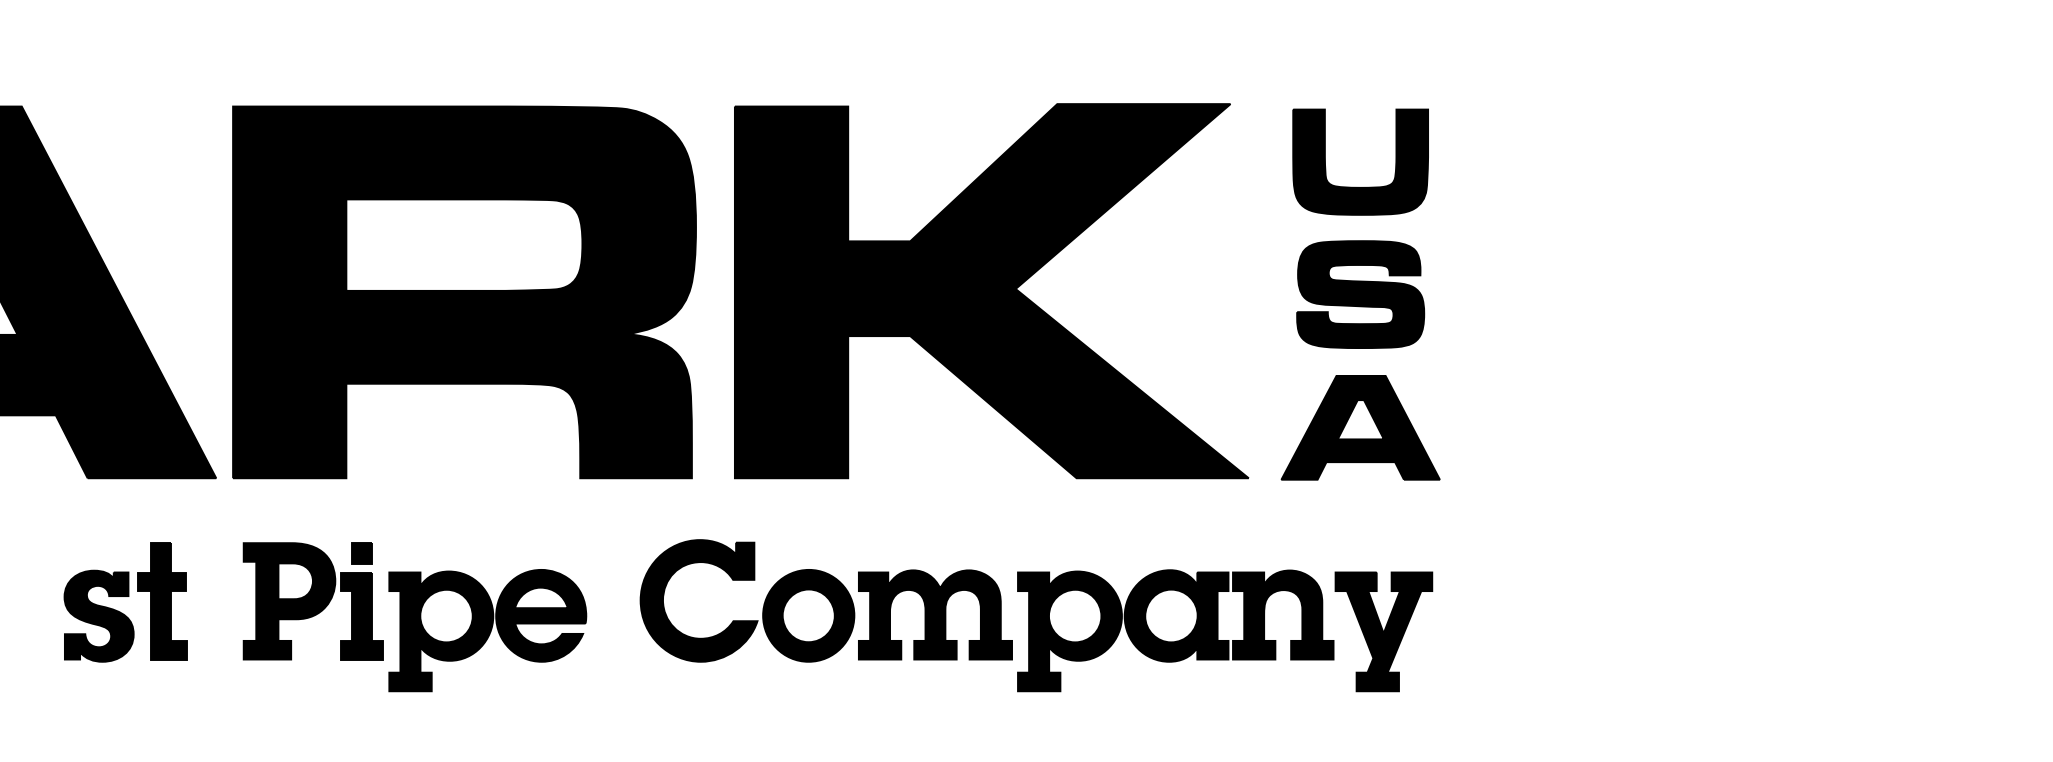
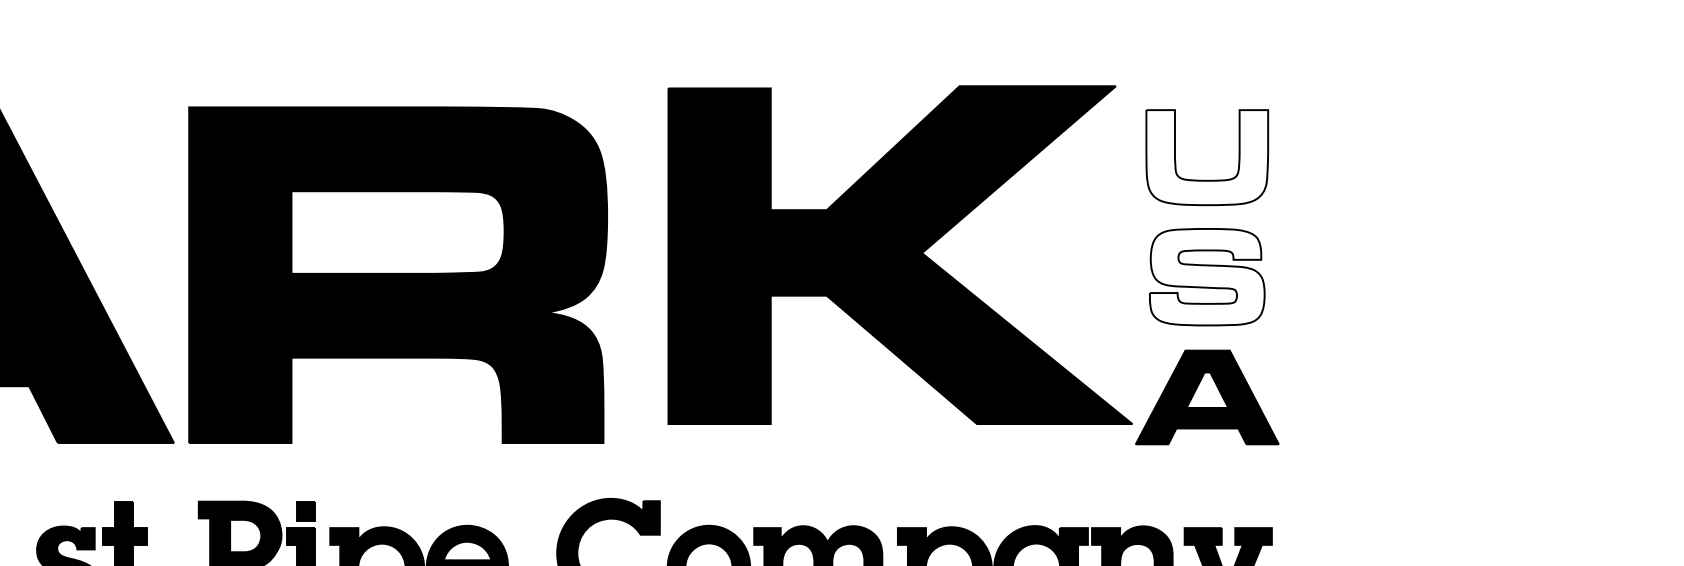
fill: (1360, 161) -> (1207, 157), removed
part: (991, 291) -> (900, 255), moved
fill: (1360, 294) -> (1207, 277), removed

